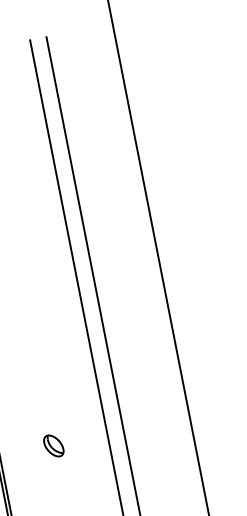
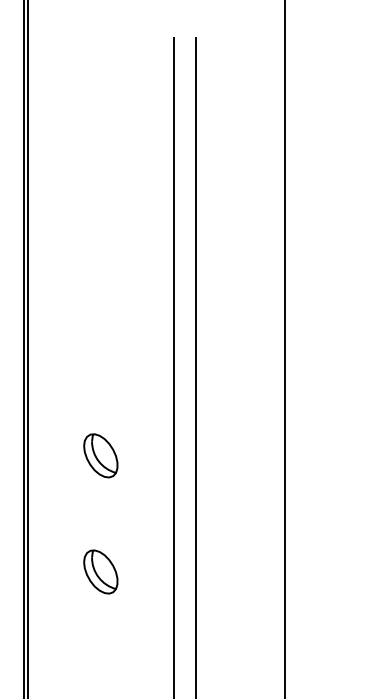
part: (36, 359) -> (100, 455), added
part: (53, 445) -> (100, 571), size x1.43

